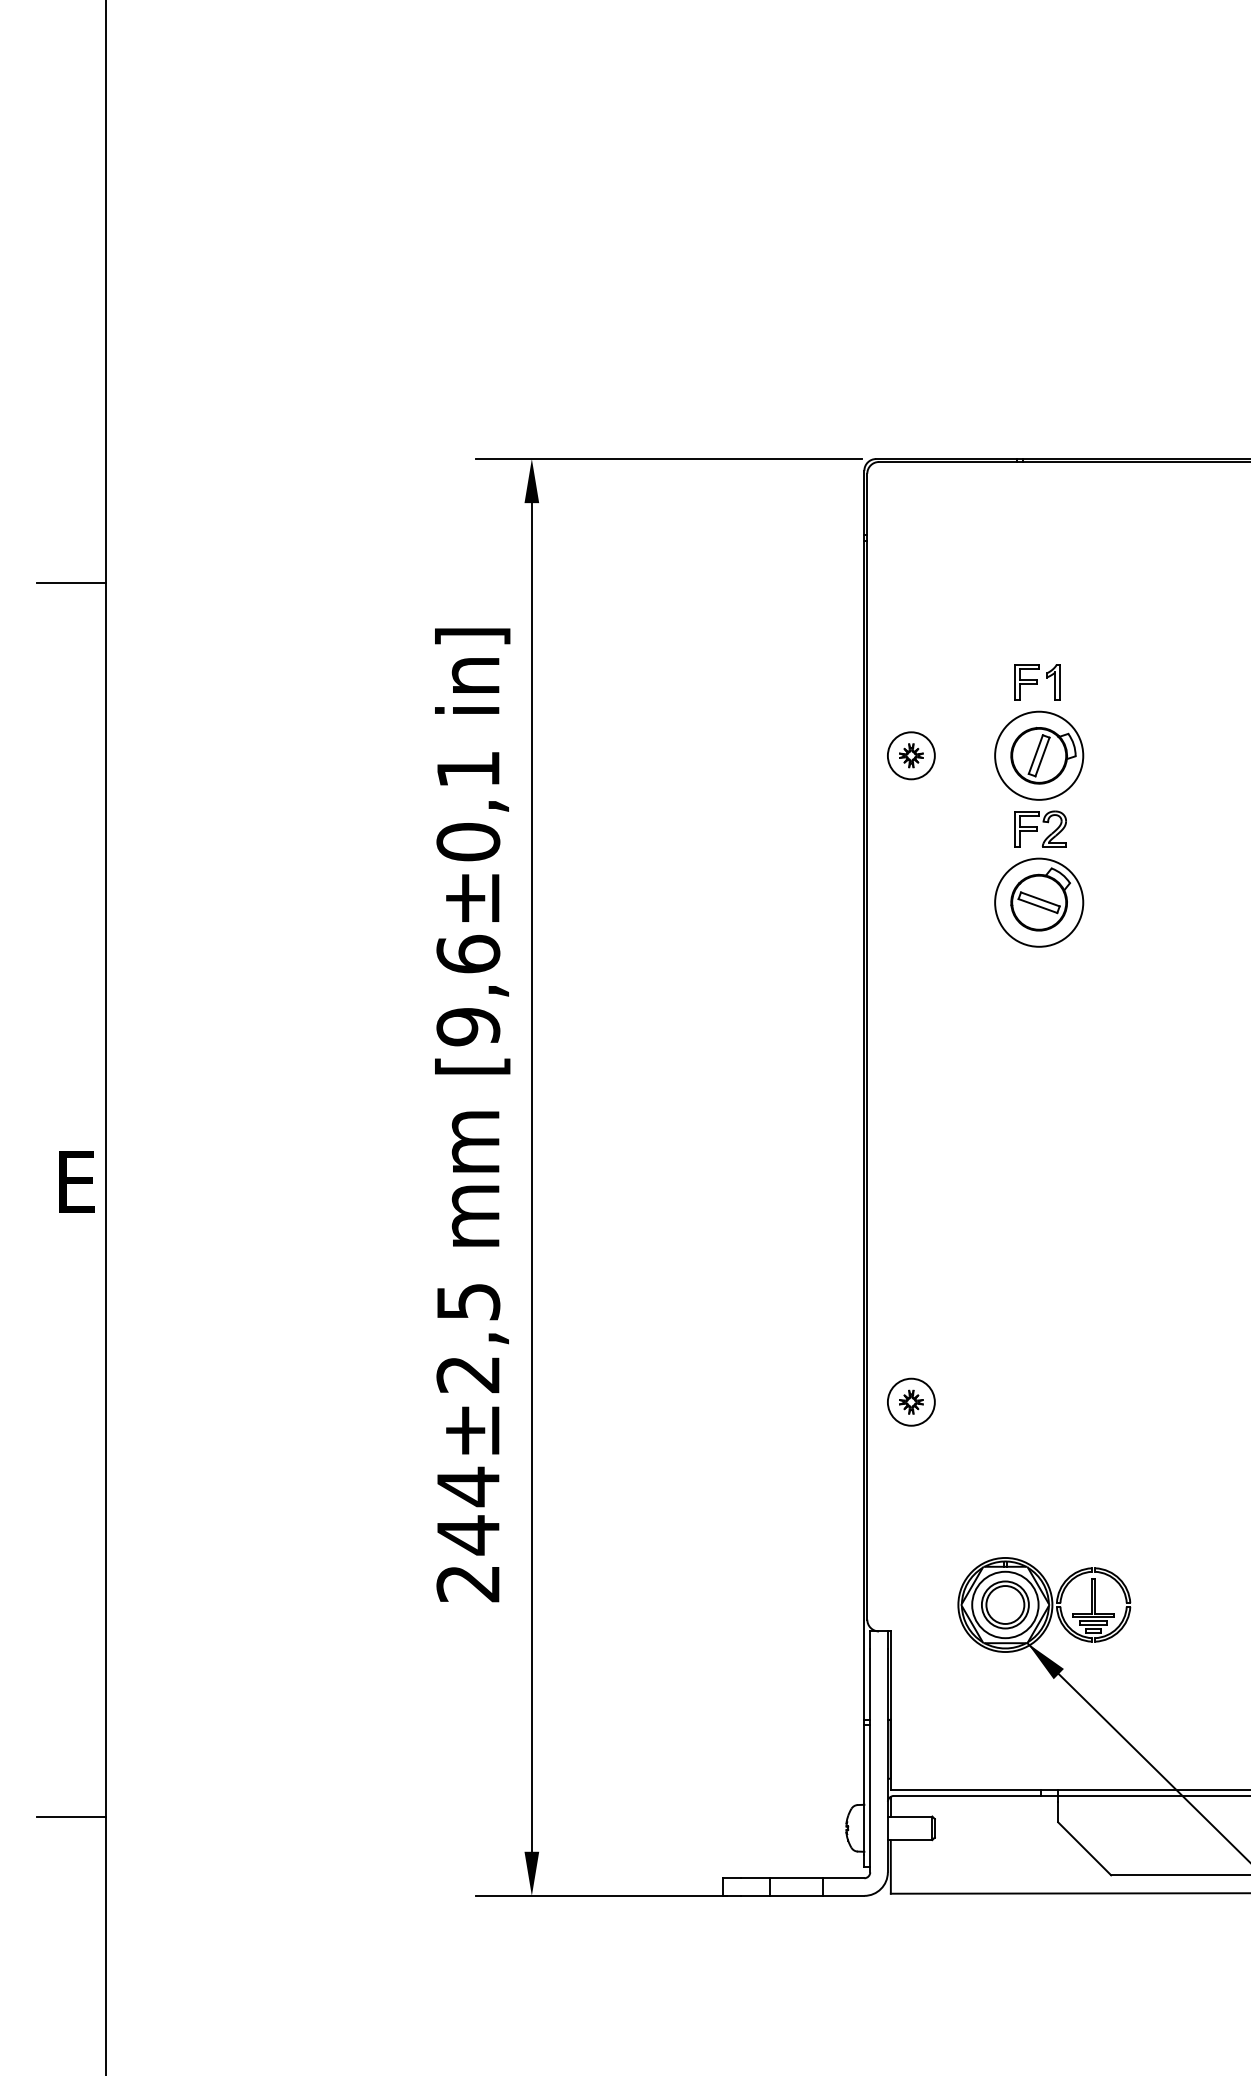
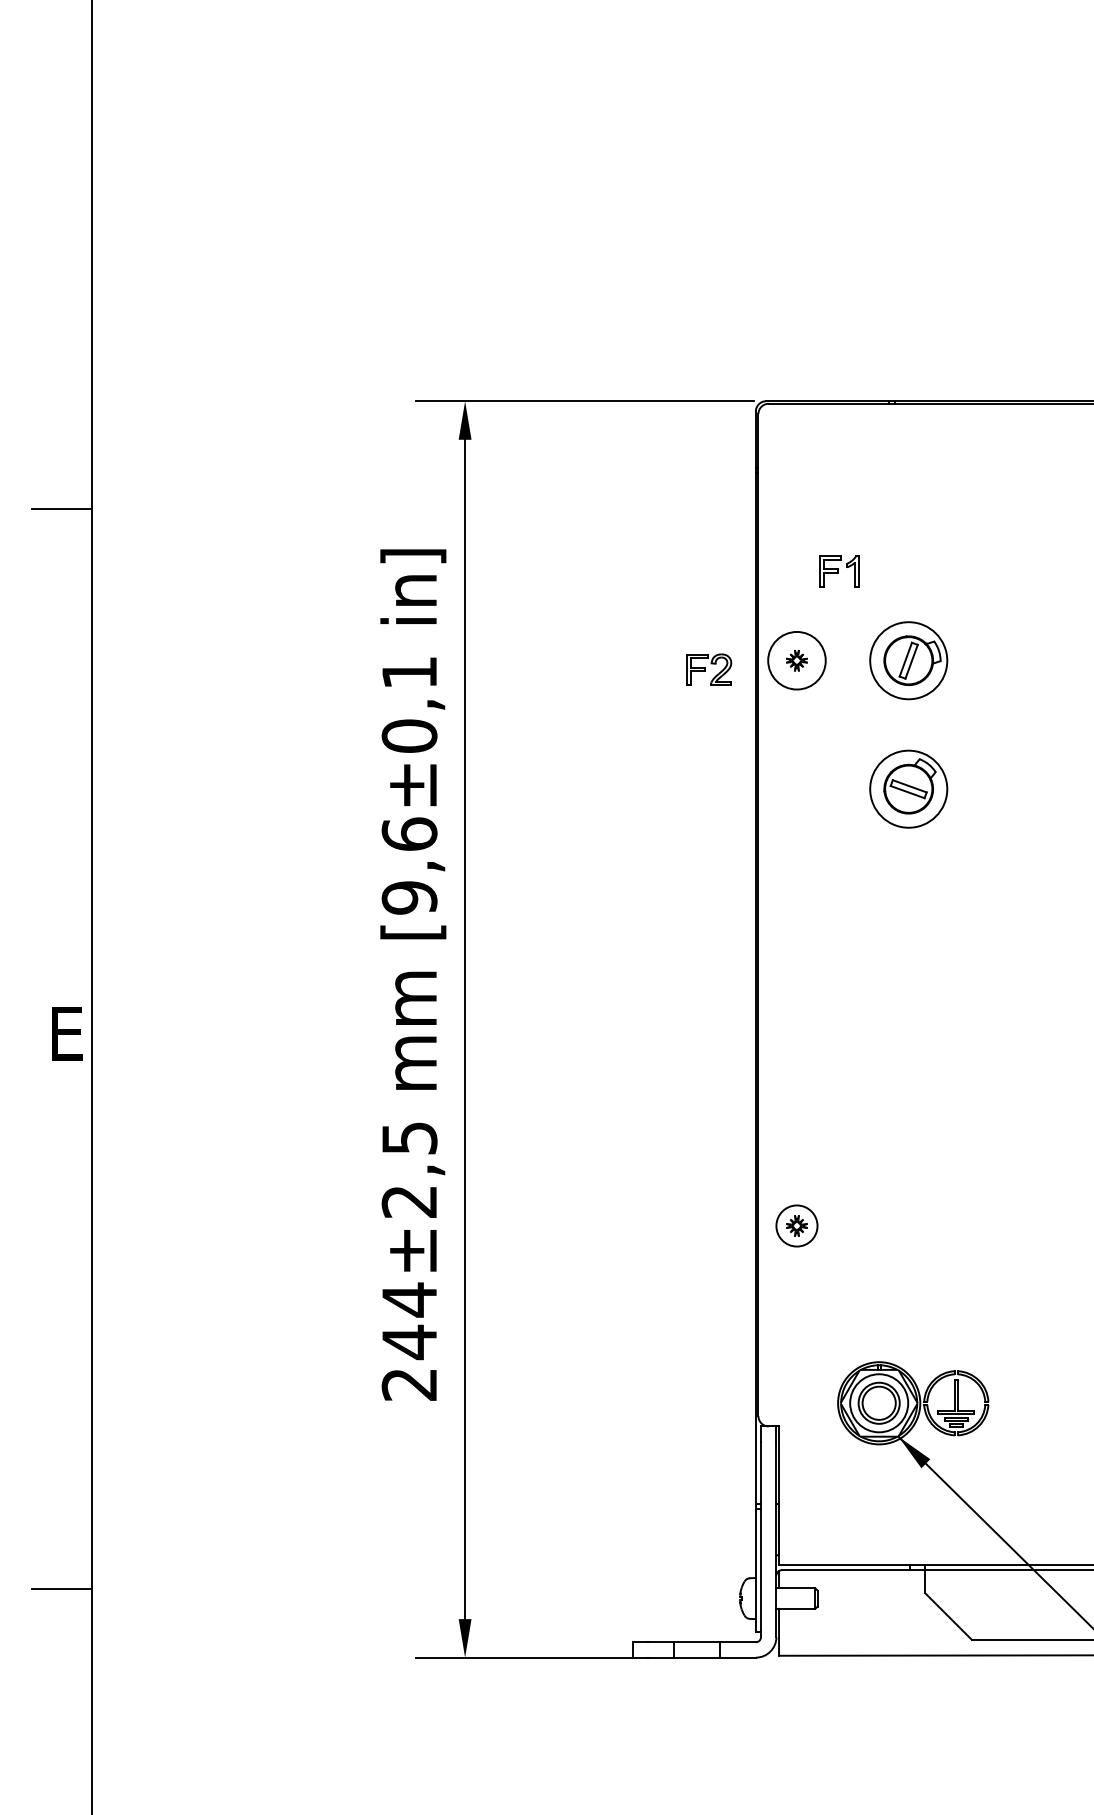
part: (1037, 682) -> (839, 571), moved
circle: (910, 755) -> (796, 660), size x1.4
part: (1041, 828) -> (709, 669), moved

